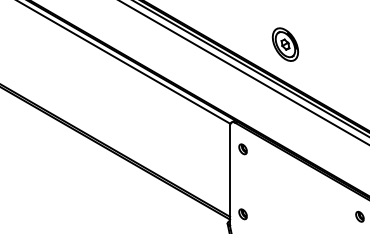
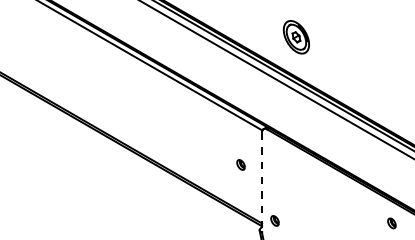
part: (284, 44) -> (295, 37), moved
part: (242, 148) -> (240, 164), moved
line: (230, 175) -> (262, 182), solid -> dashed

